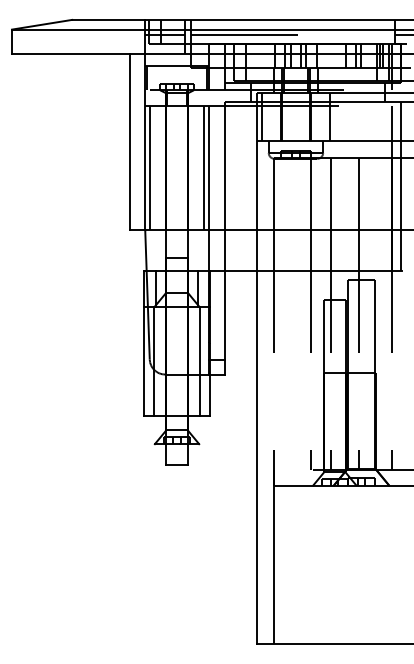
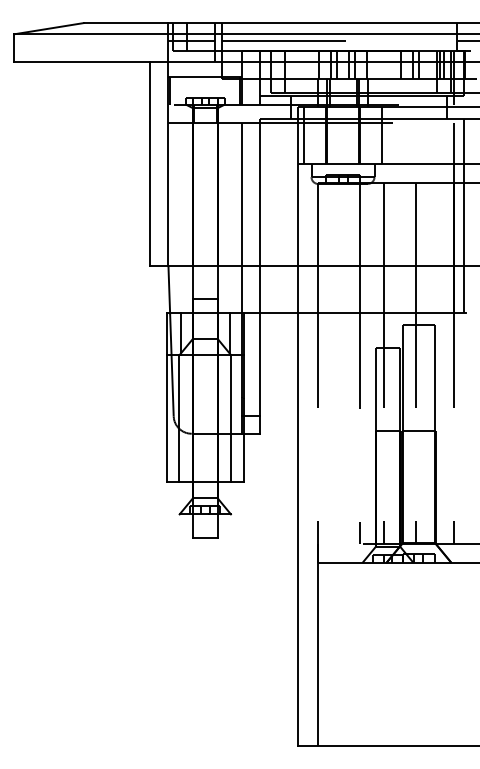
line: (150, 167) -> (174, 194), removed
line: (203, 167) -> (236, 194), removed

